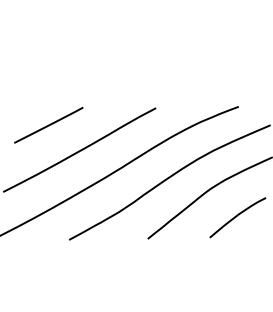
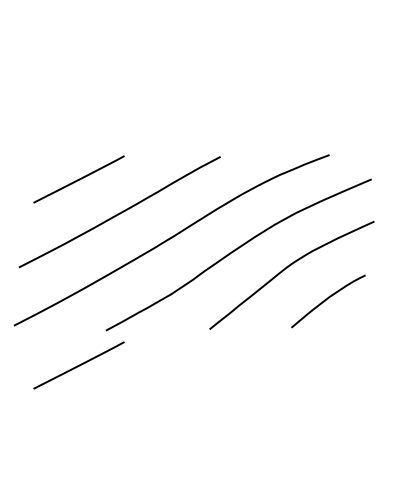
line: (48, 266) -> (78, 365), added

